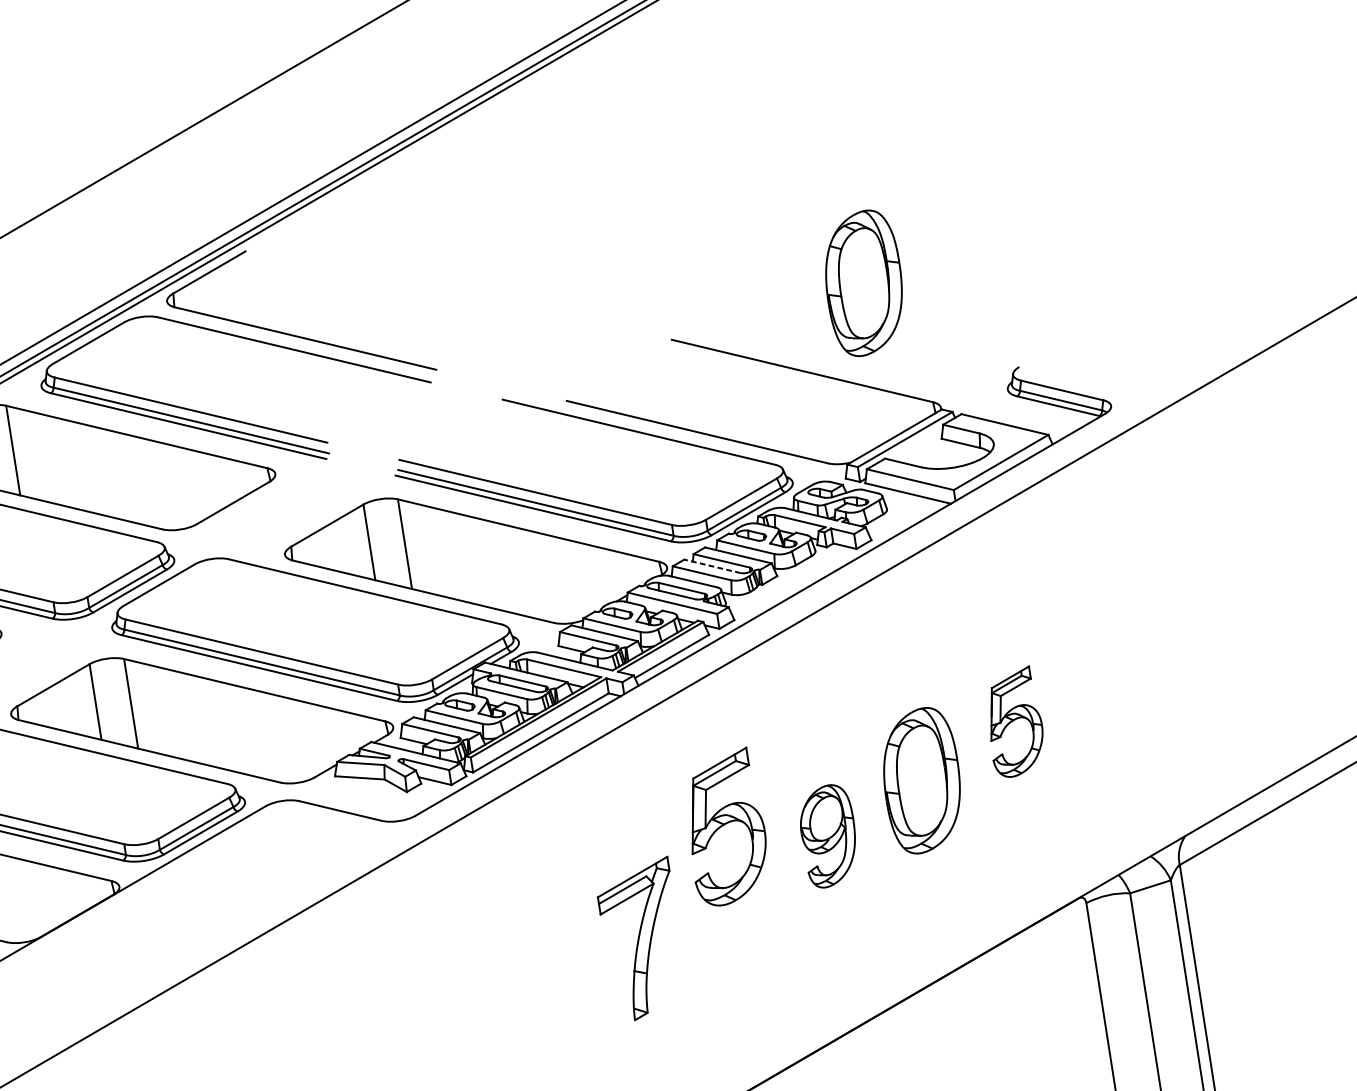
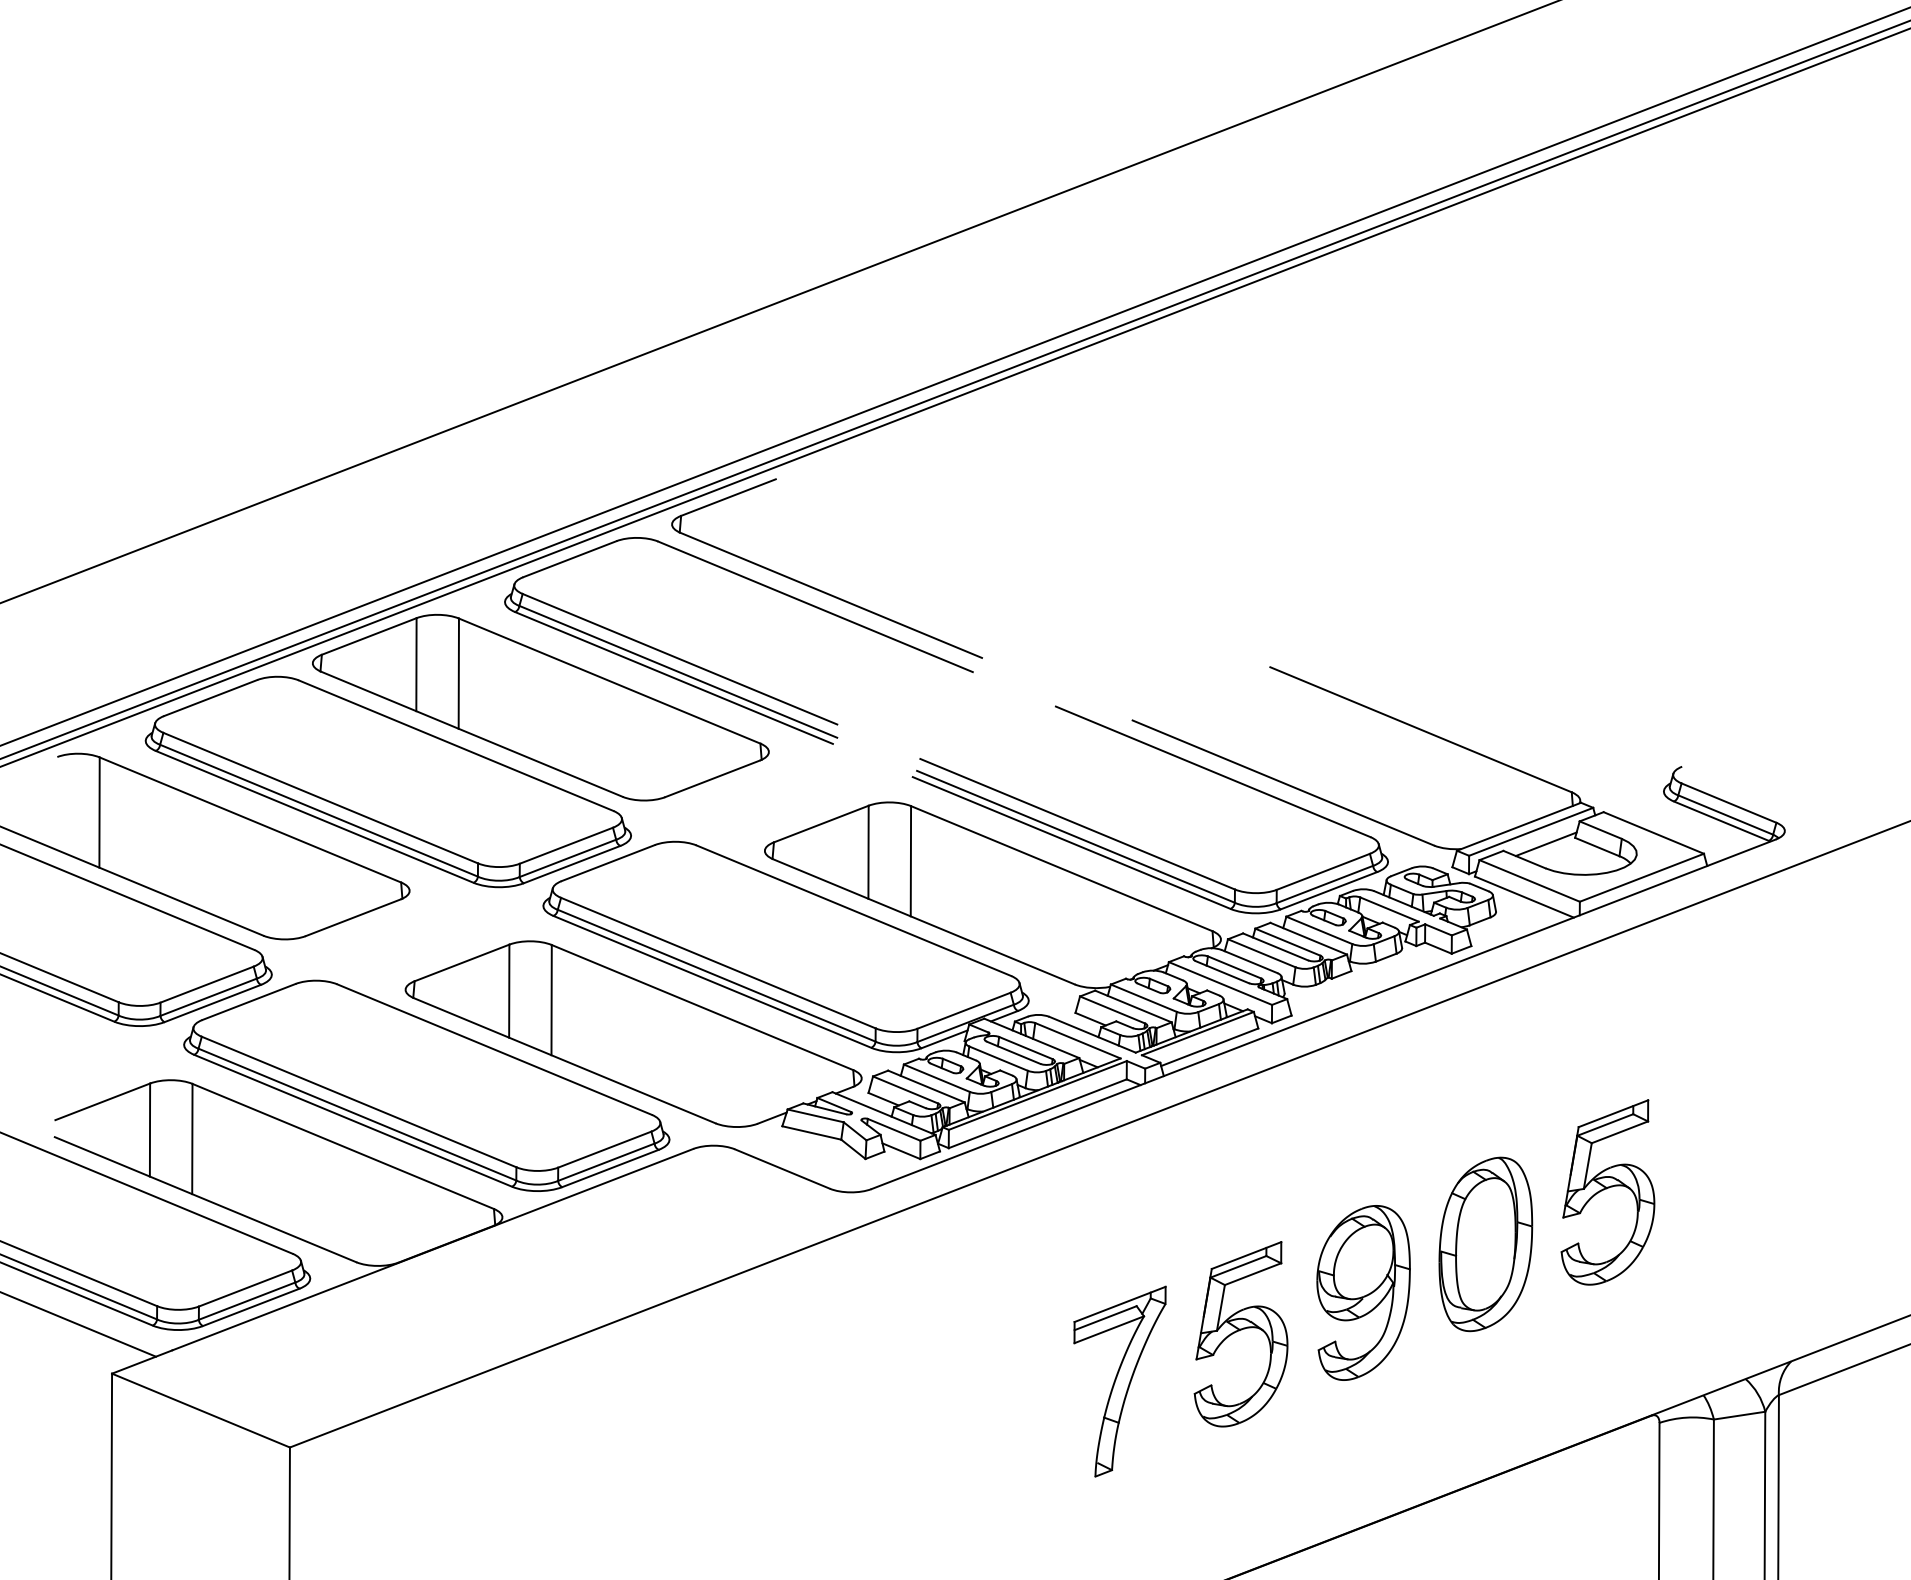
part: (863, 283) -> (1511, 636), removed
line: (918, 448) -> (1545, 844), added
line: (712, 566) -> (1275, 946), dashed -> solid
part: (1014, 722) -> (1607, 1192), size x1.43
part: (725, 828) -> (1240, 1334), moved
part: (828, 835) -> (1363, 1292), size x1.43

